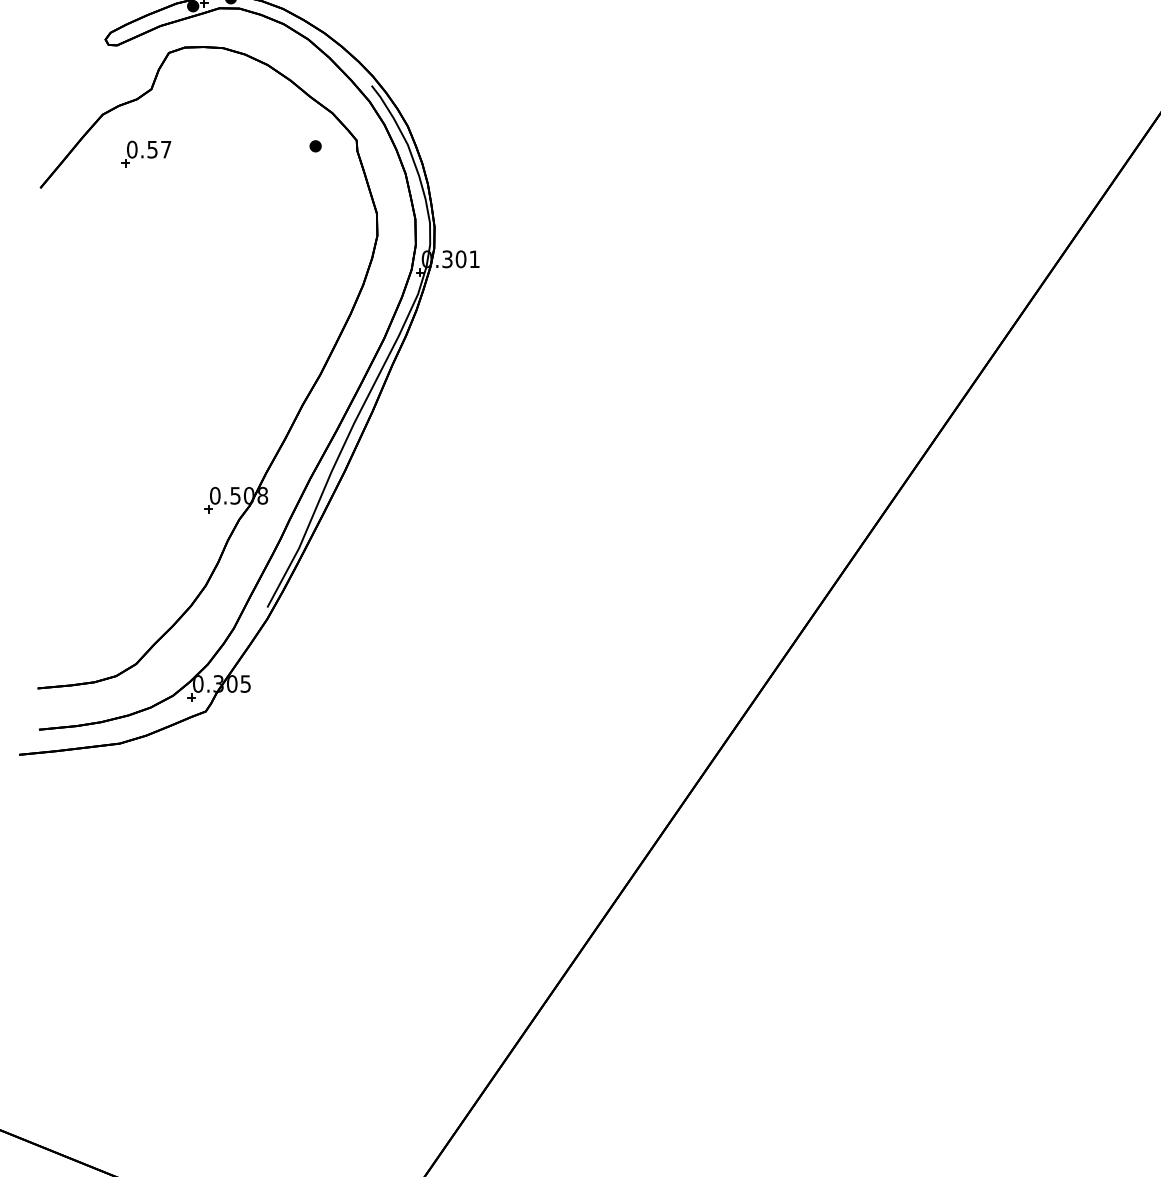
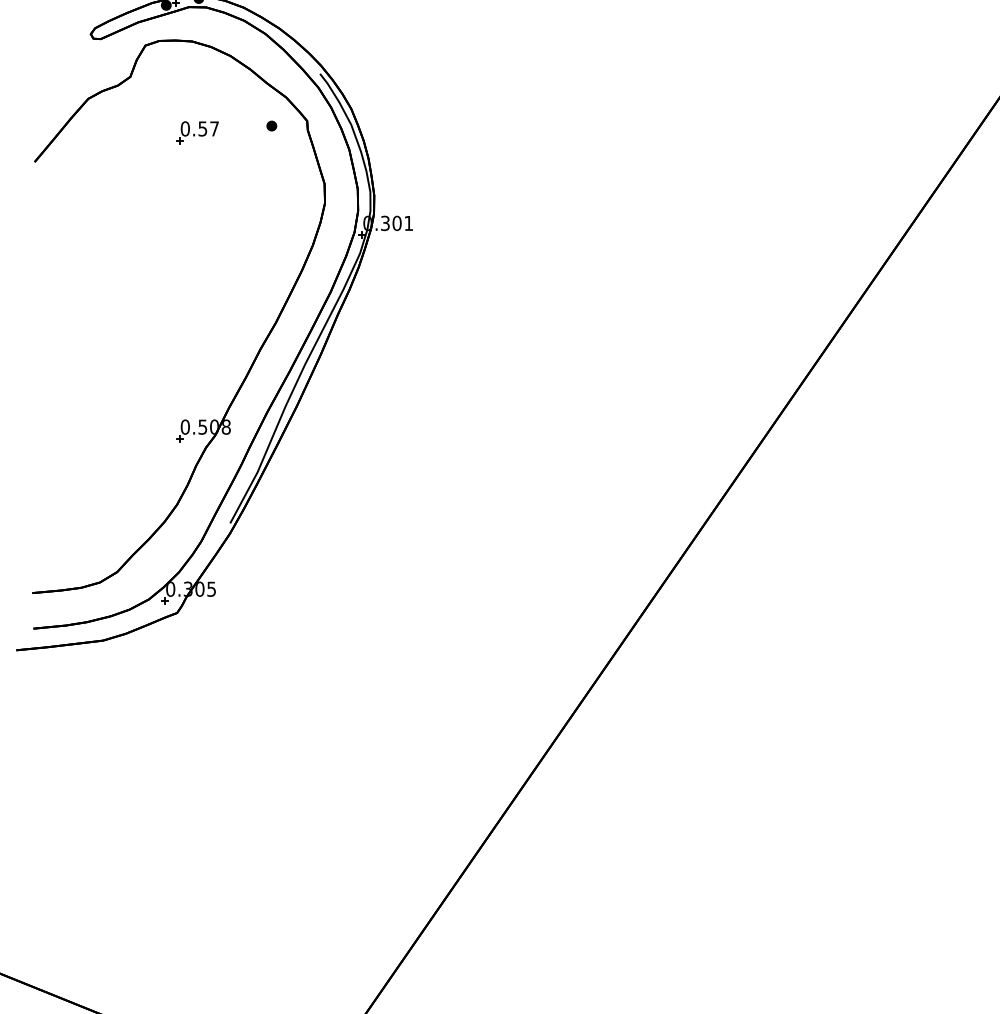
part: (146, 153) -> (197, 132), moved

